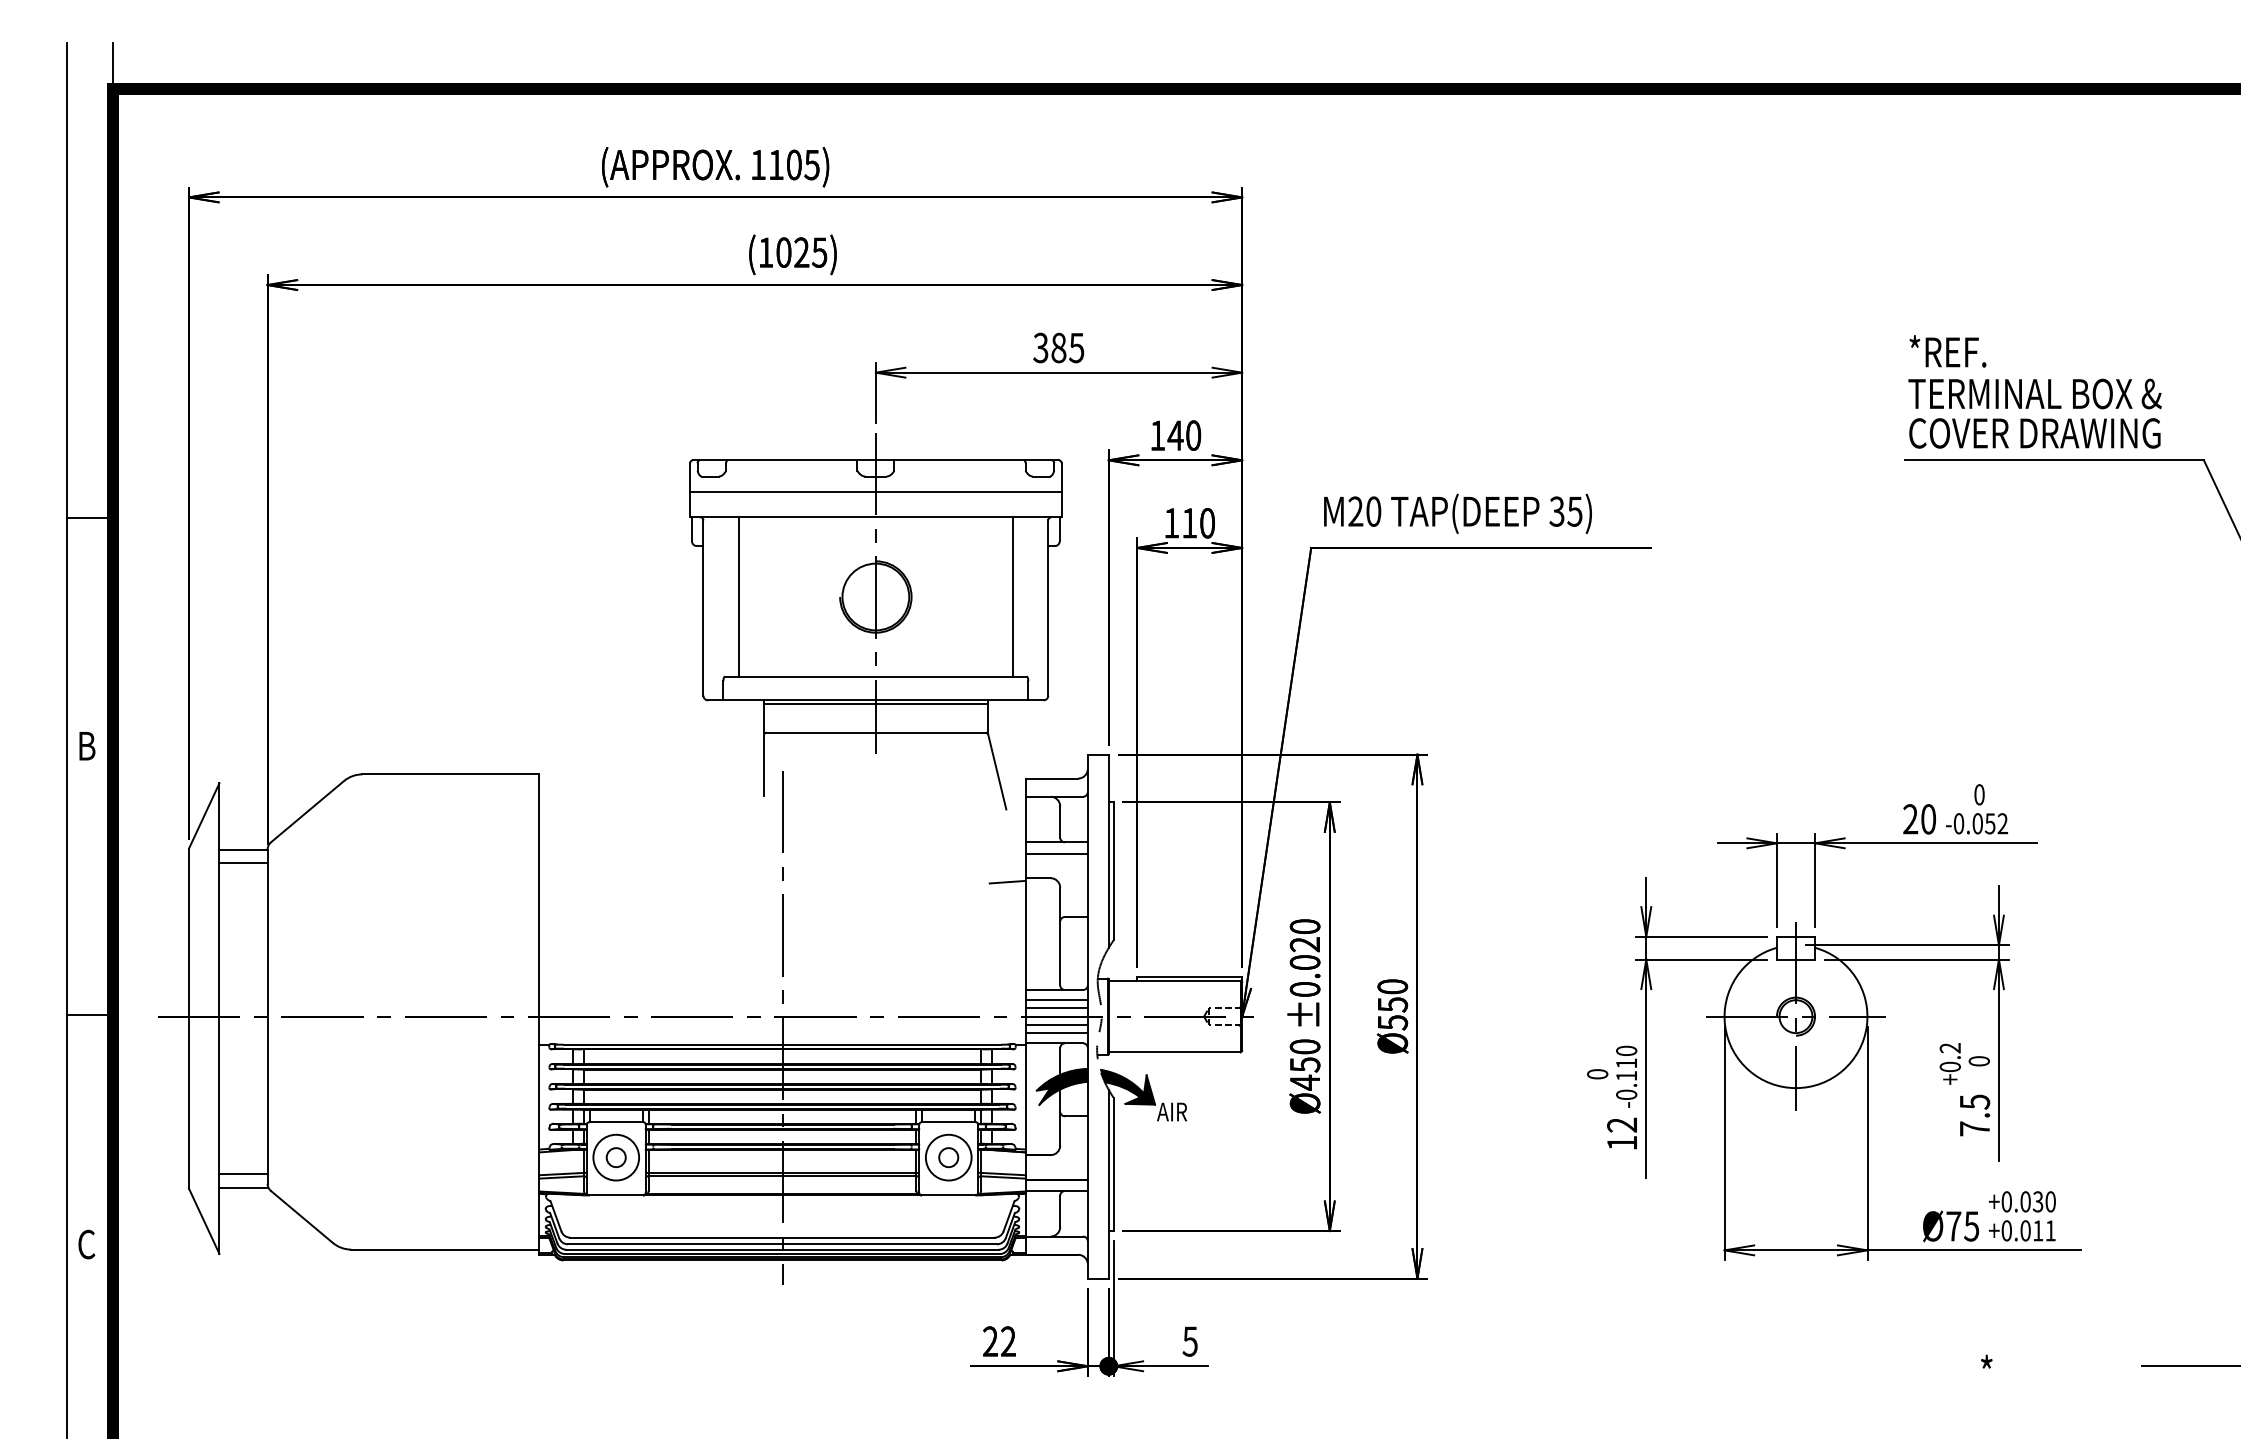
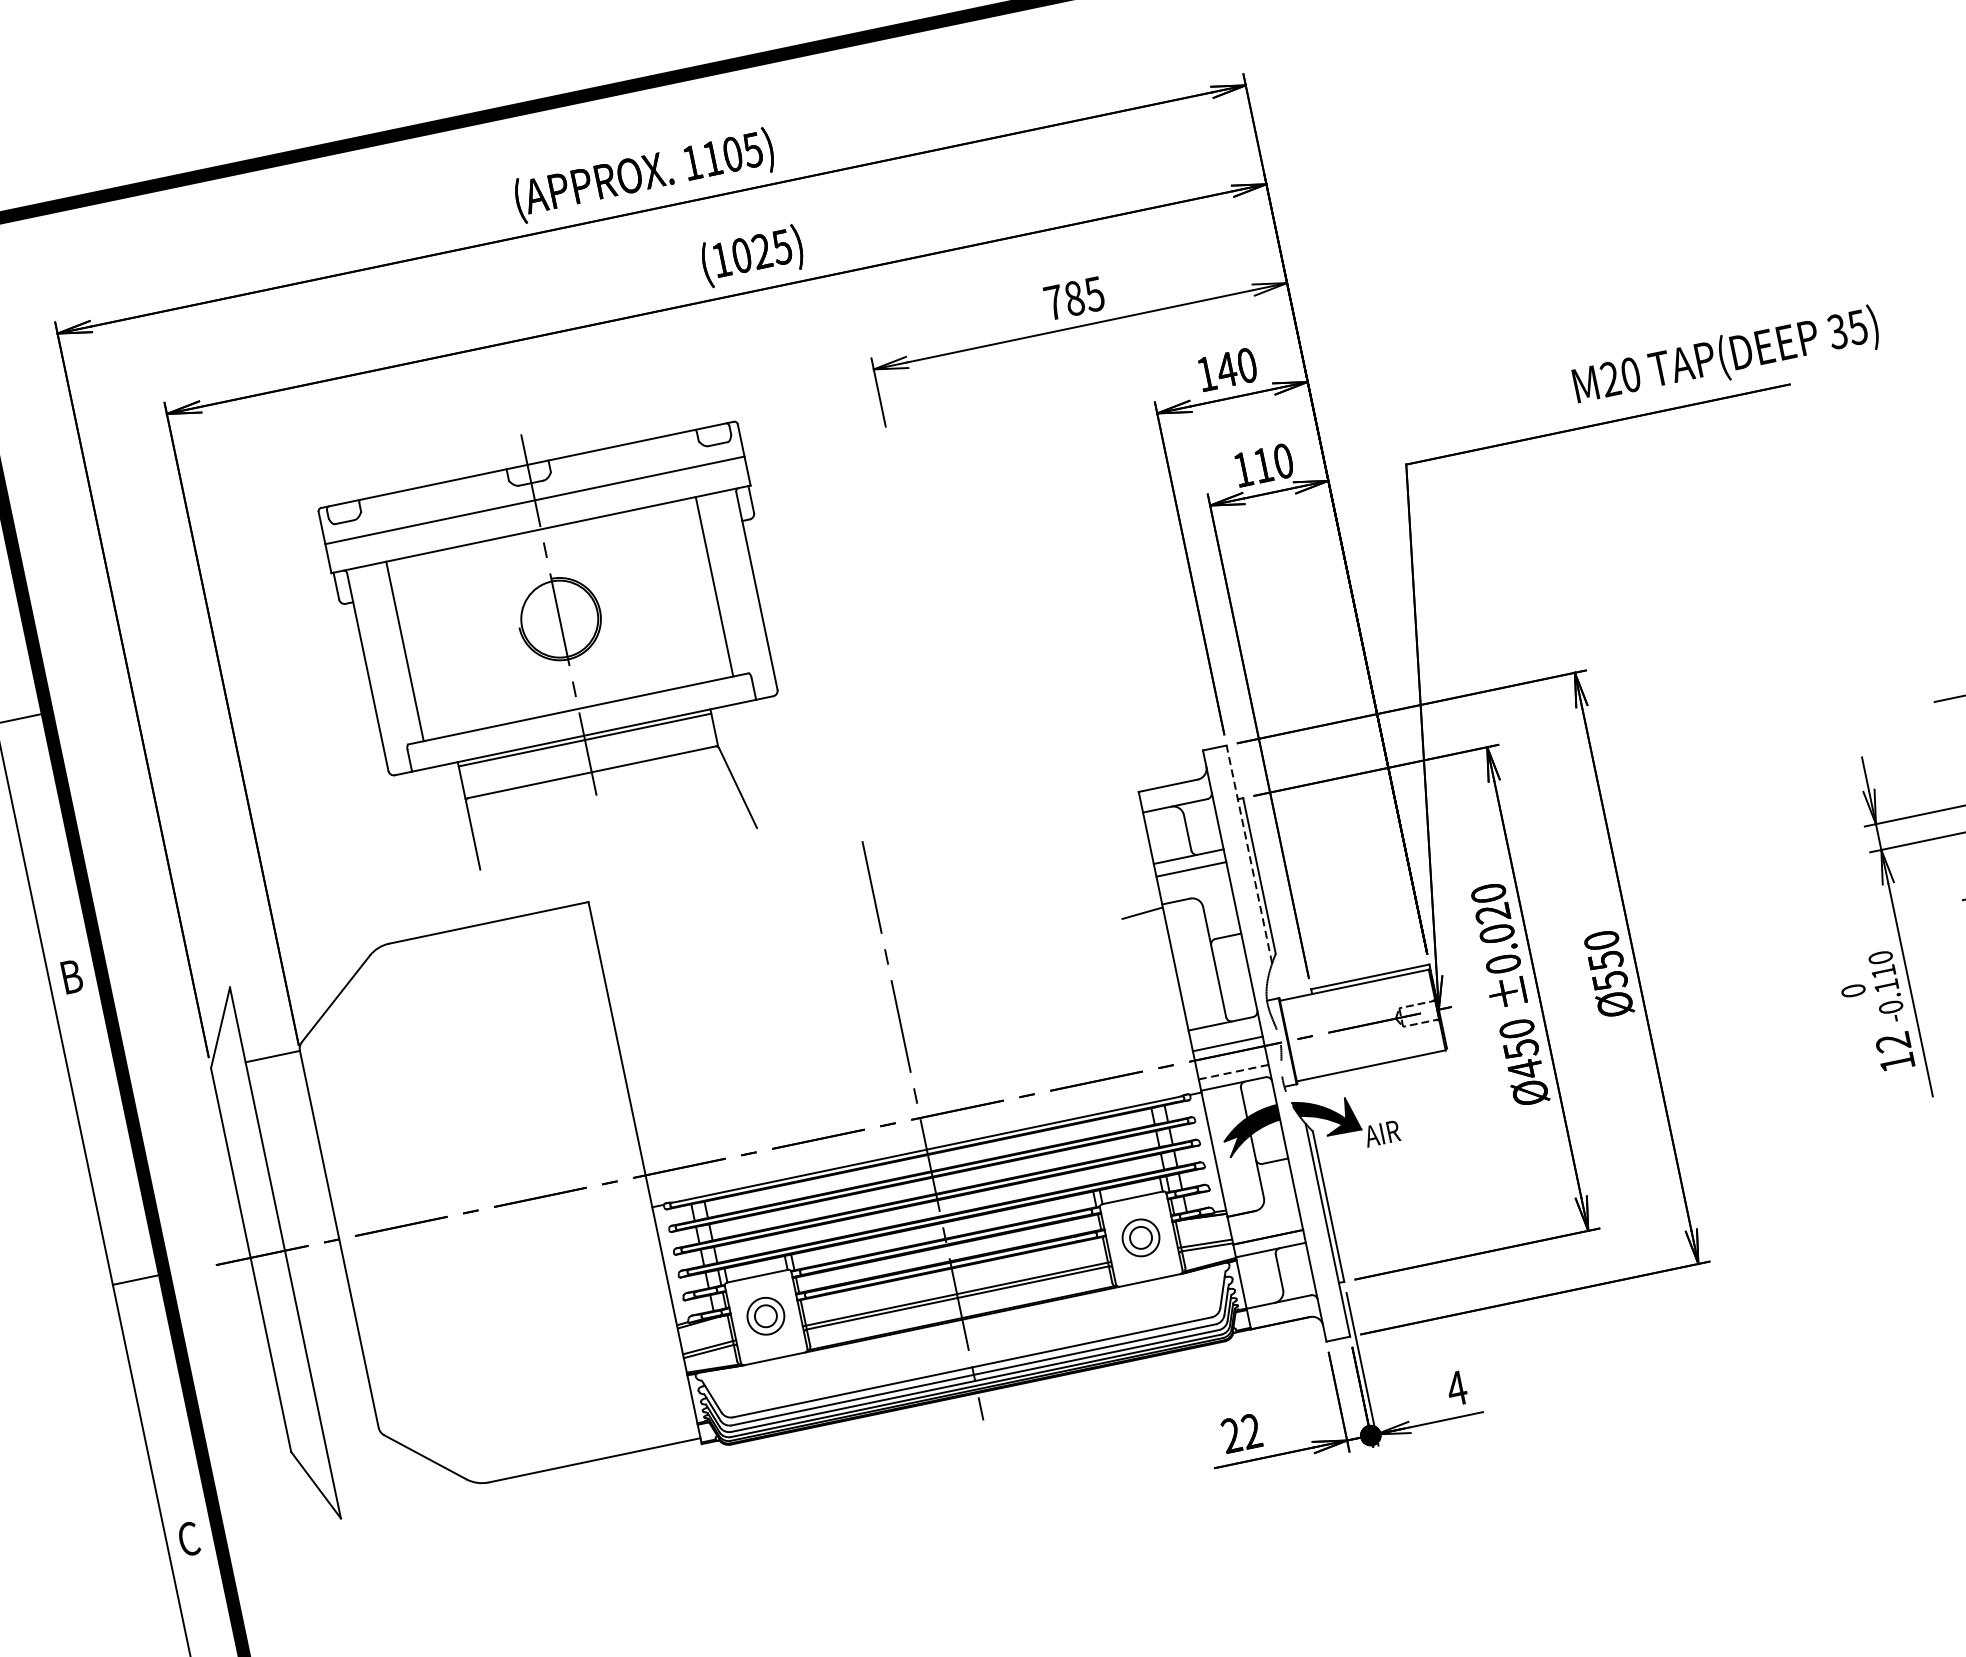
text: (1040, 347) -> (1053, 302), 385 -> 785
text: (1457, 513) -> (1725, 357), moved
part: (875, 621) -> (565, 646), moved
line: (1108, 851) -> (1249, 854), solid -> dashed
line: (243, 862) -> (275, 1071), removed
line: (1056, 1000) -> (1225, 1035), removed
line: (1056, 1024) -> (1231, 1062), removed
line: (1056, 1033) -> (1233, 1072), solid -> dashed
circle: (616, 1157) -> (766, 1316), size x0.7
circle: (948, 1157) -> (1140, 1237), size x0.7
line: (243, 1174) -> (349, 1423), removed
line: (243, 1187) -> (352, 1437), removed
text: (1190, 1341) -> (1457, 1388), 5 -> 4

